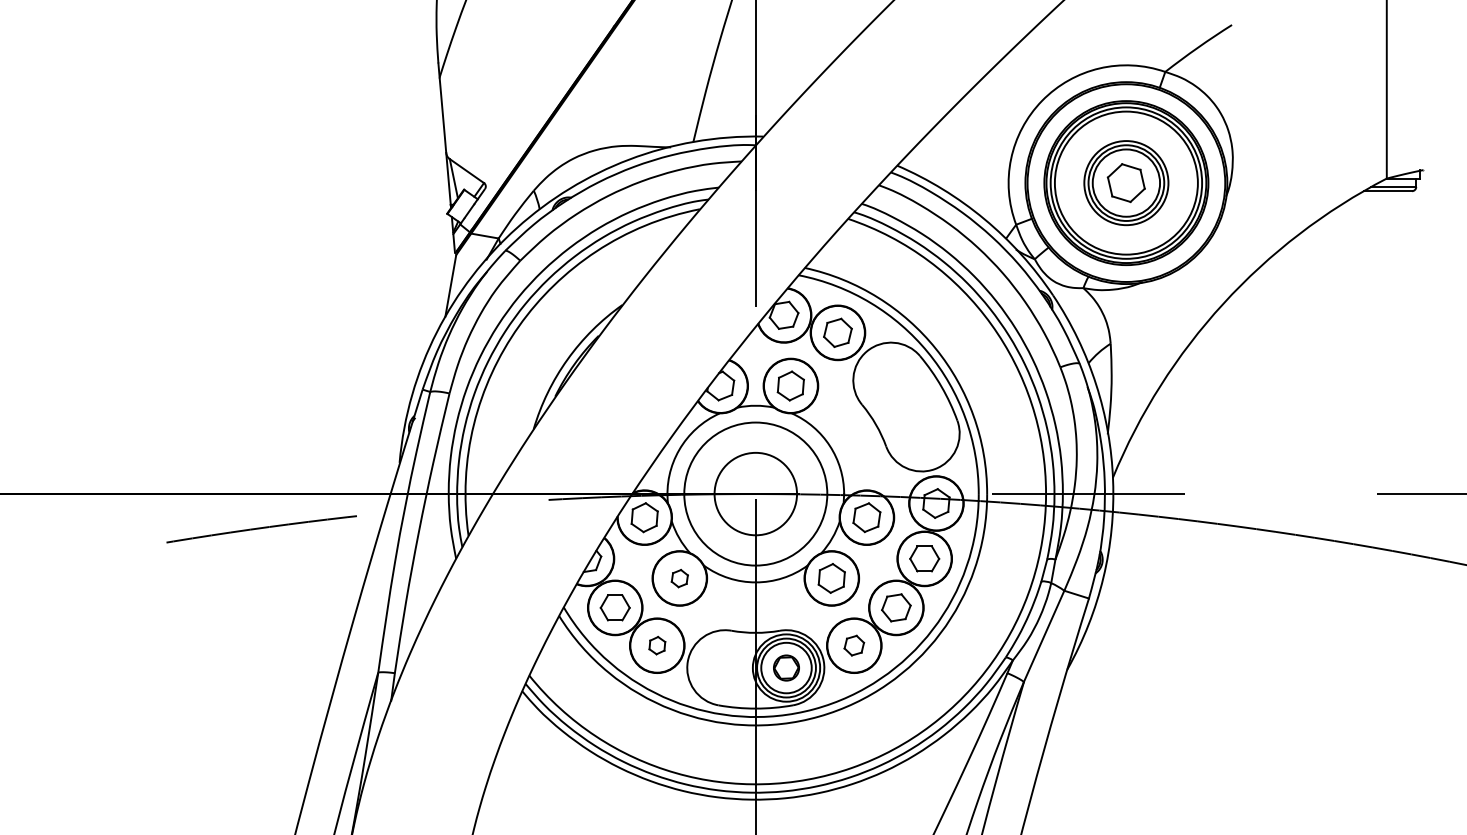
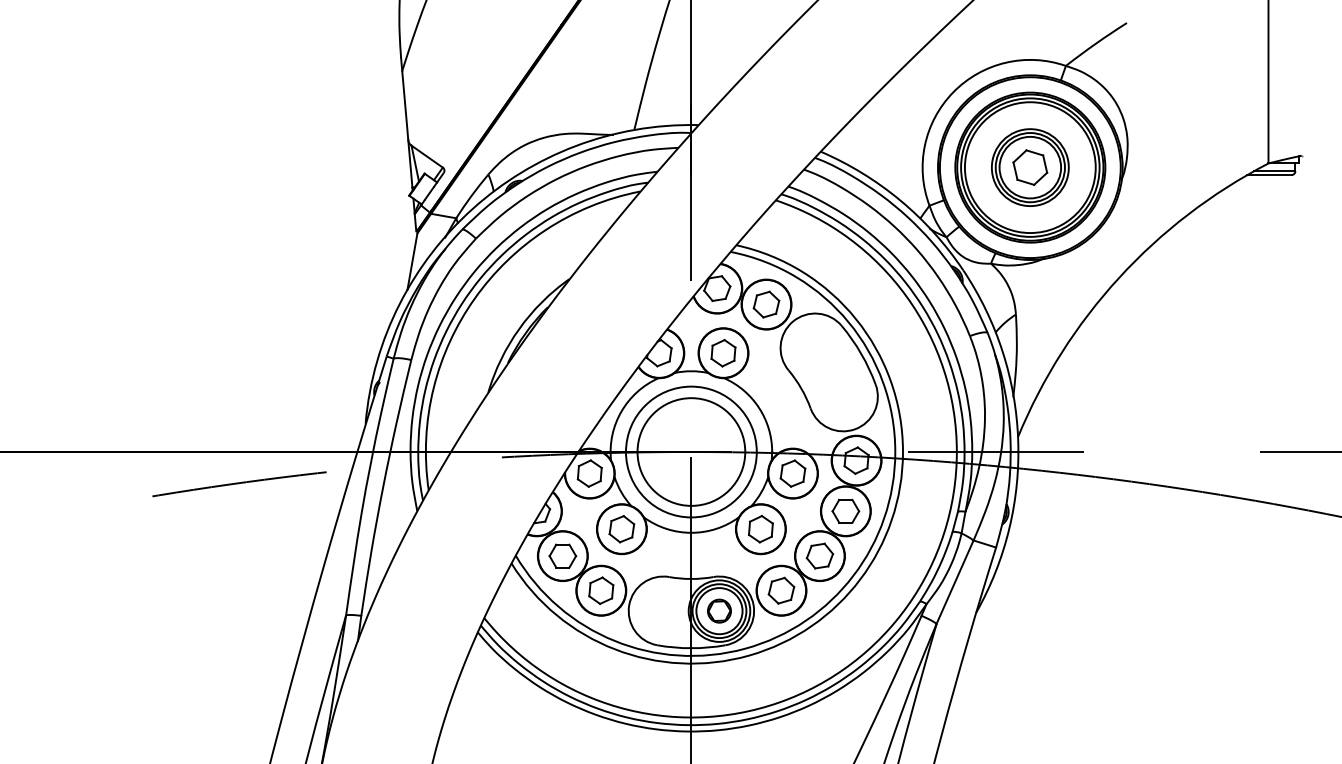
circle: (755, 493) -> (691, 451), size x1.43
part: (679, 578) -> (621, 529), size x1.67
part: (657, 645) -> (601, 590), size x1.67
part: (854, 645) -> (781, 590), size x1.43

